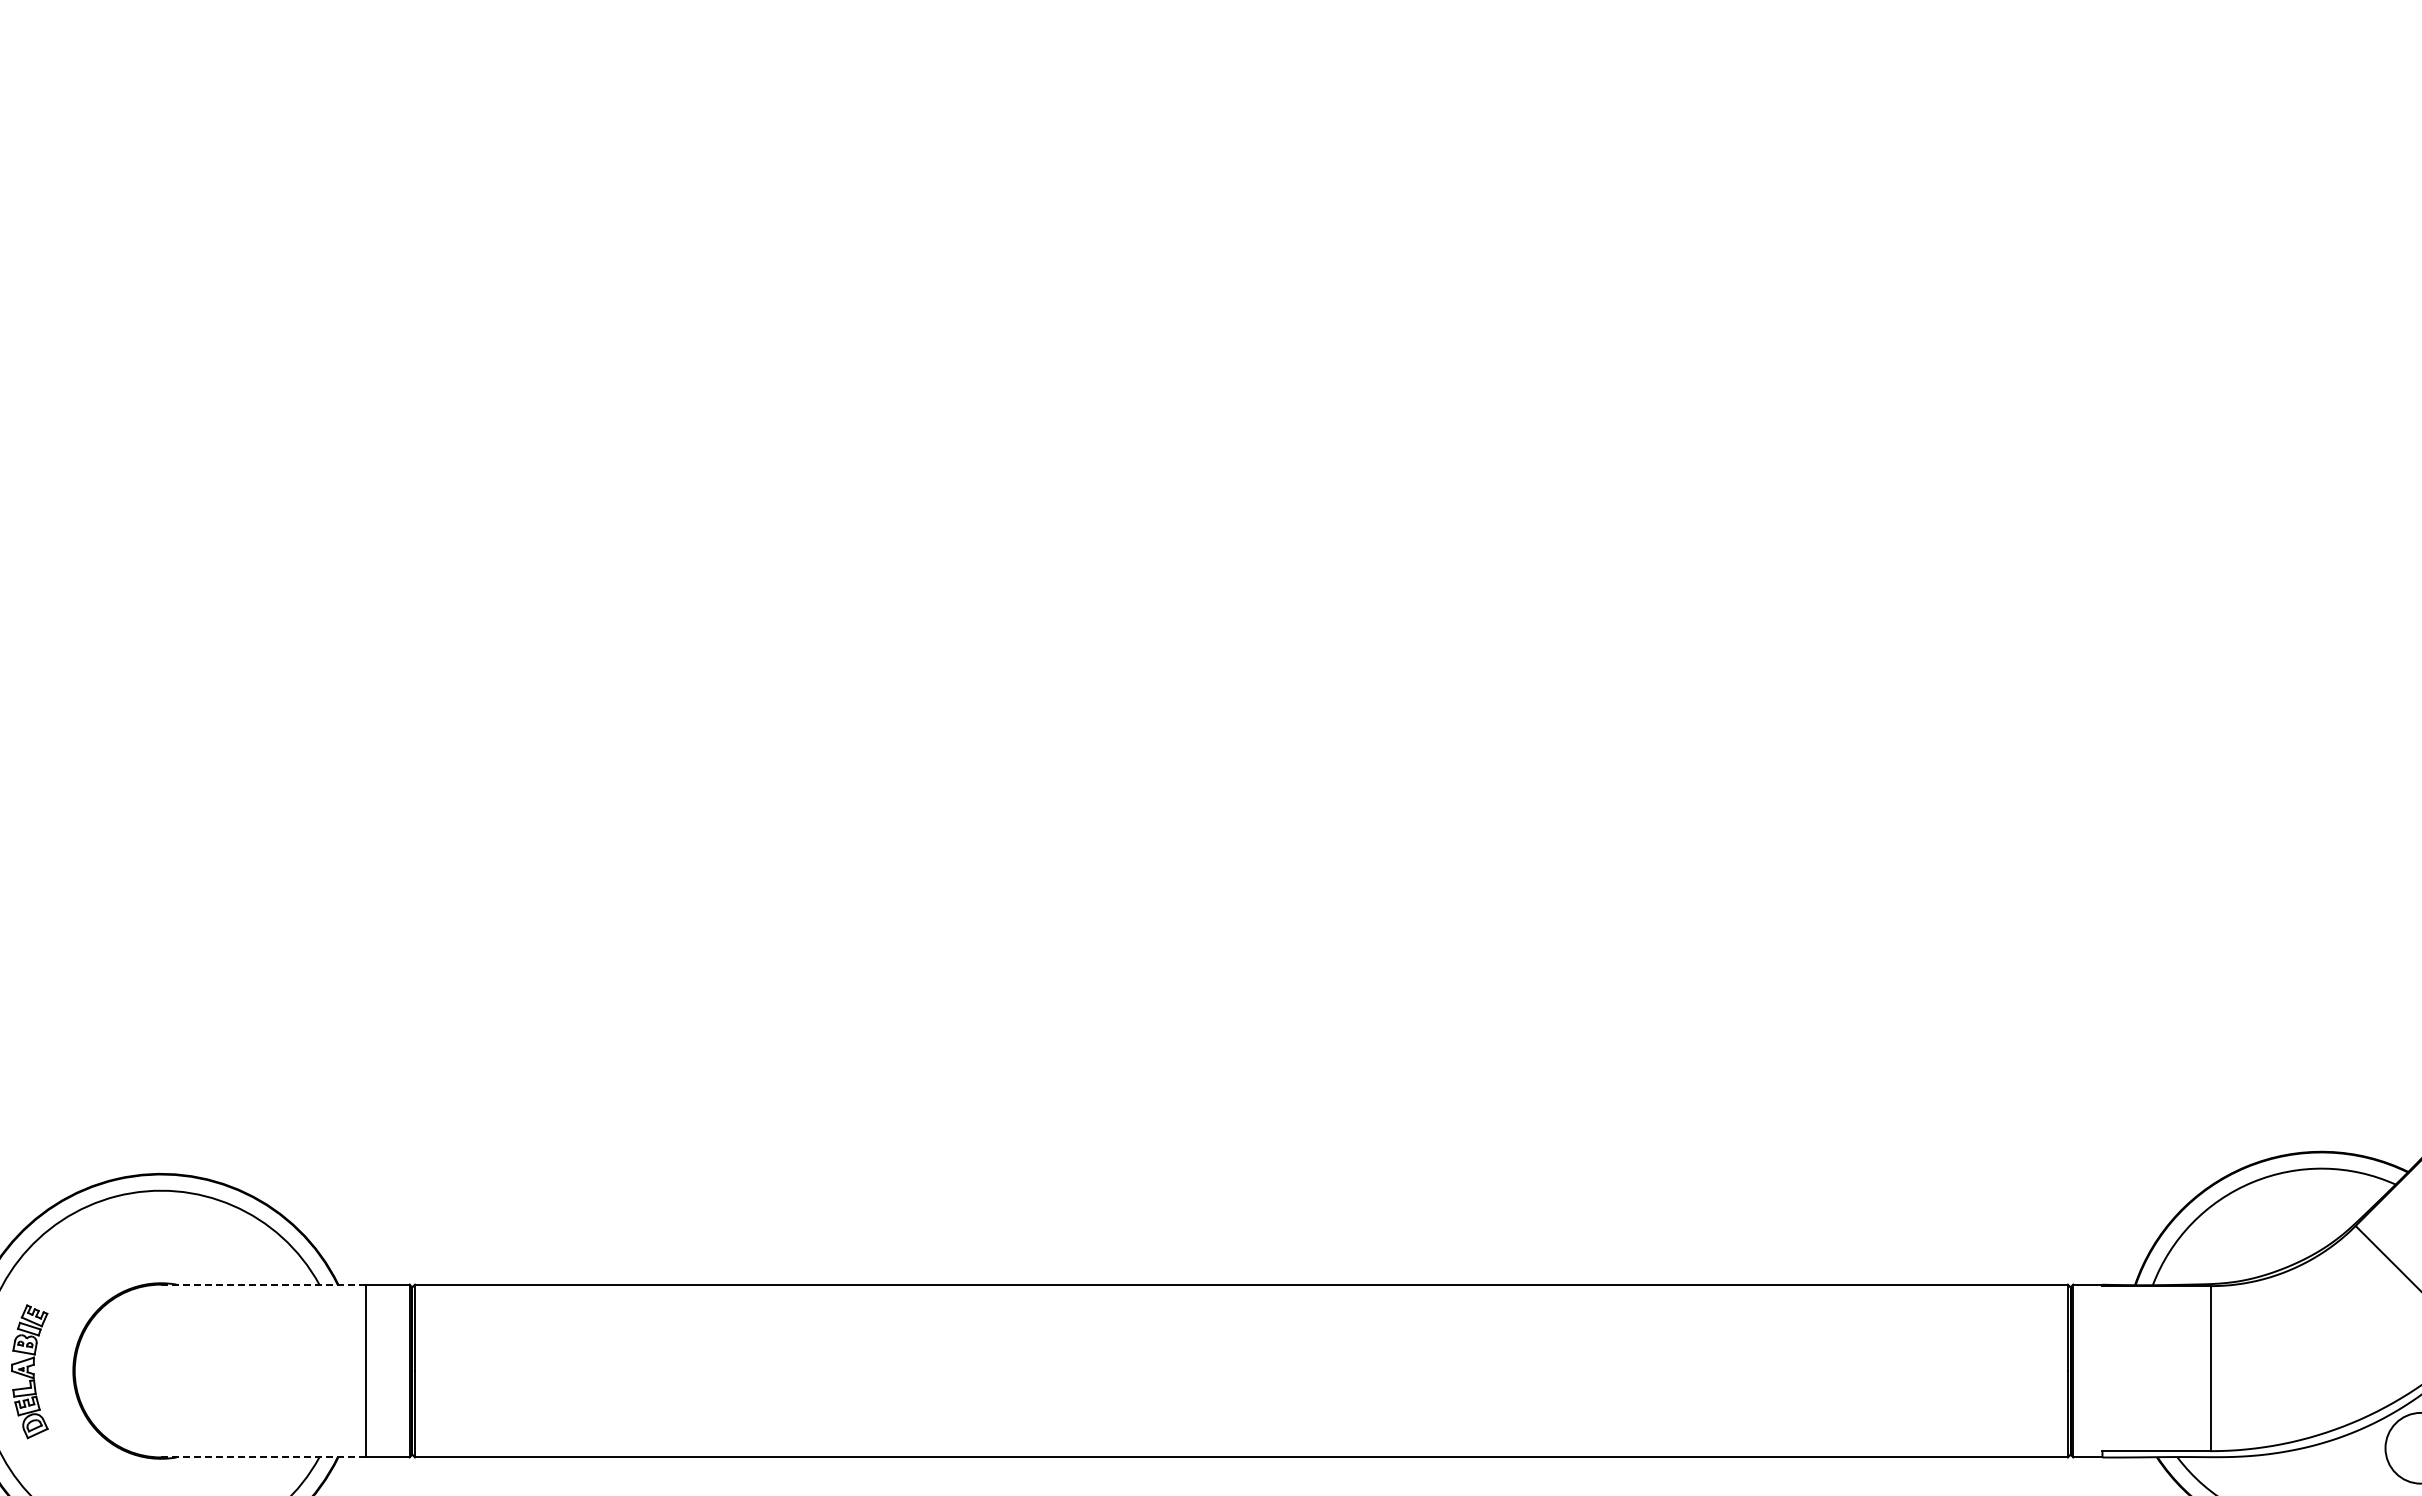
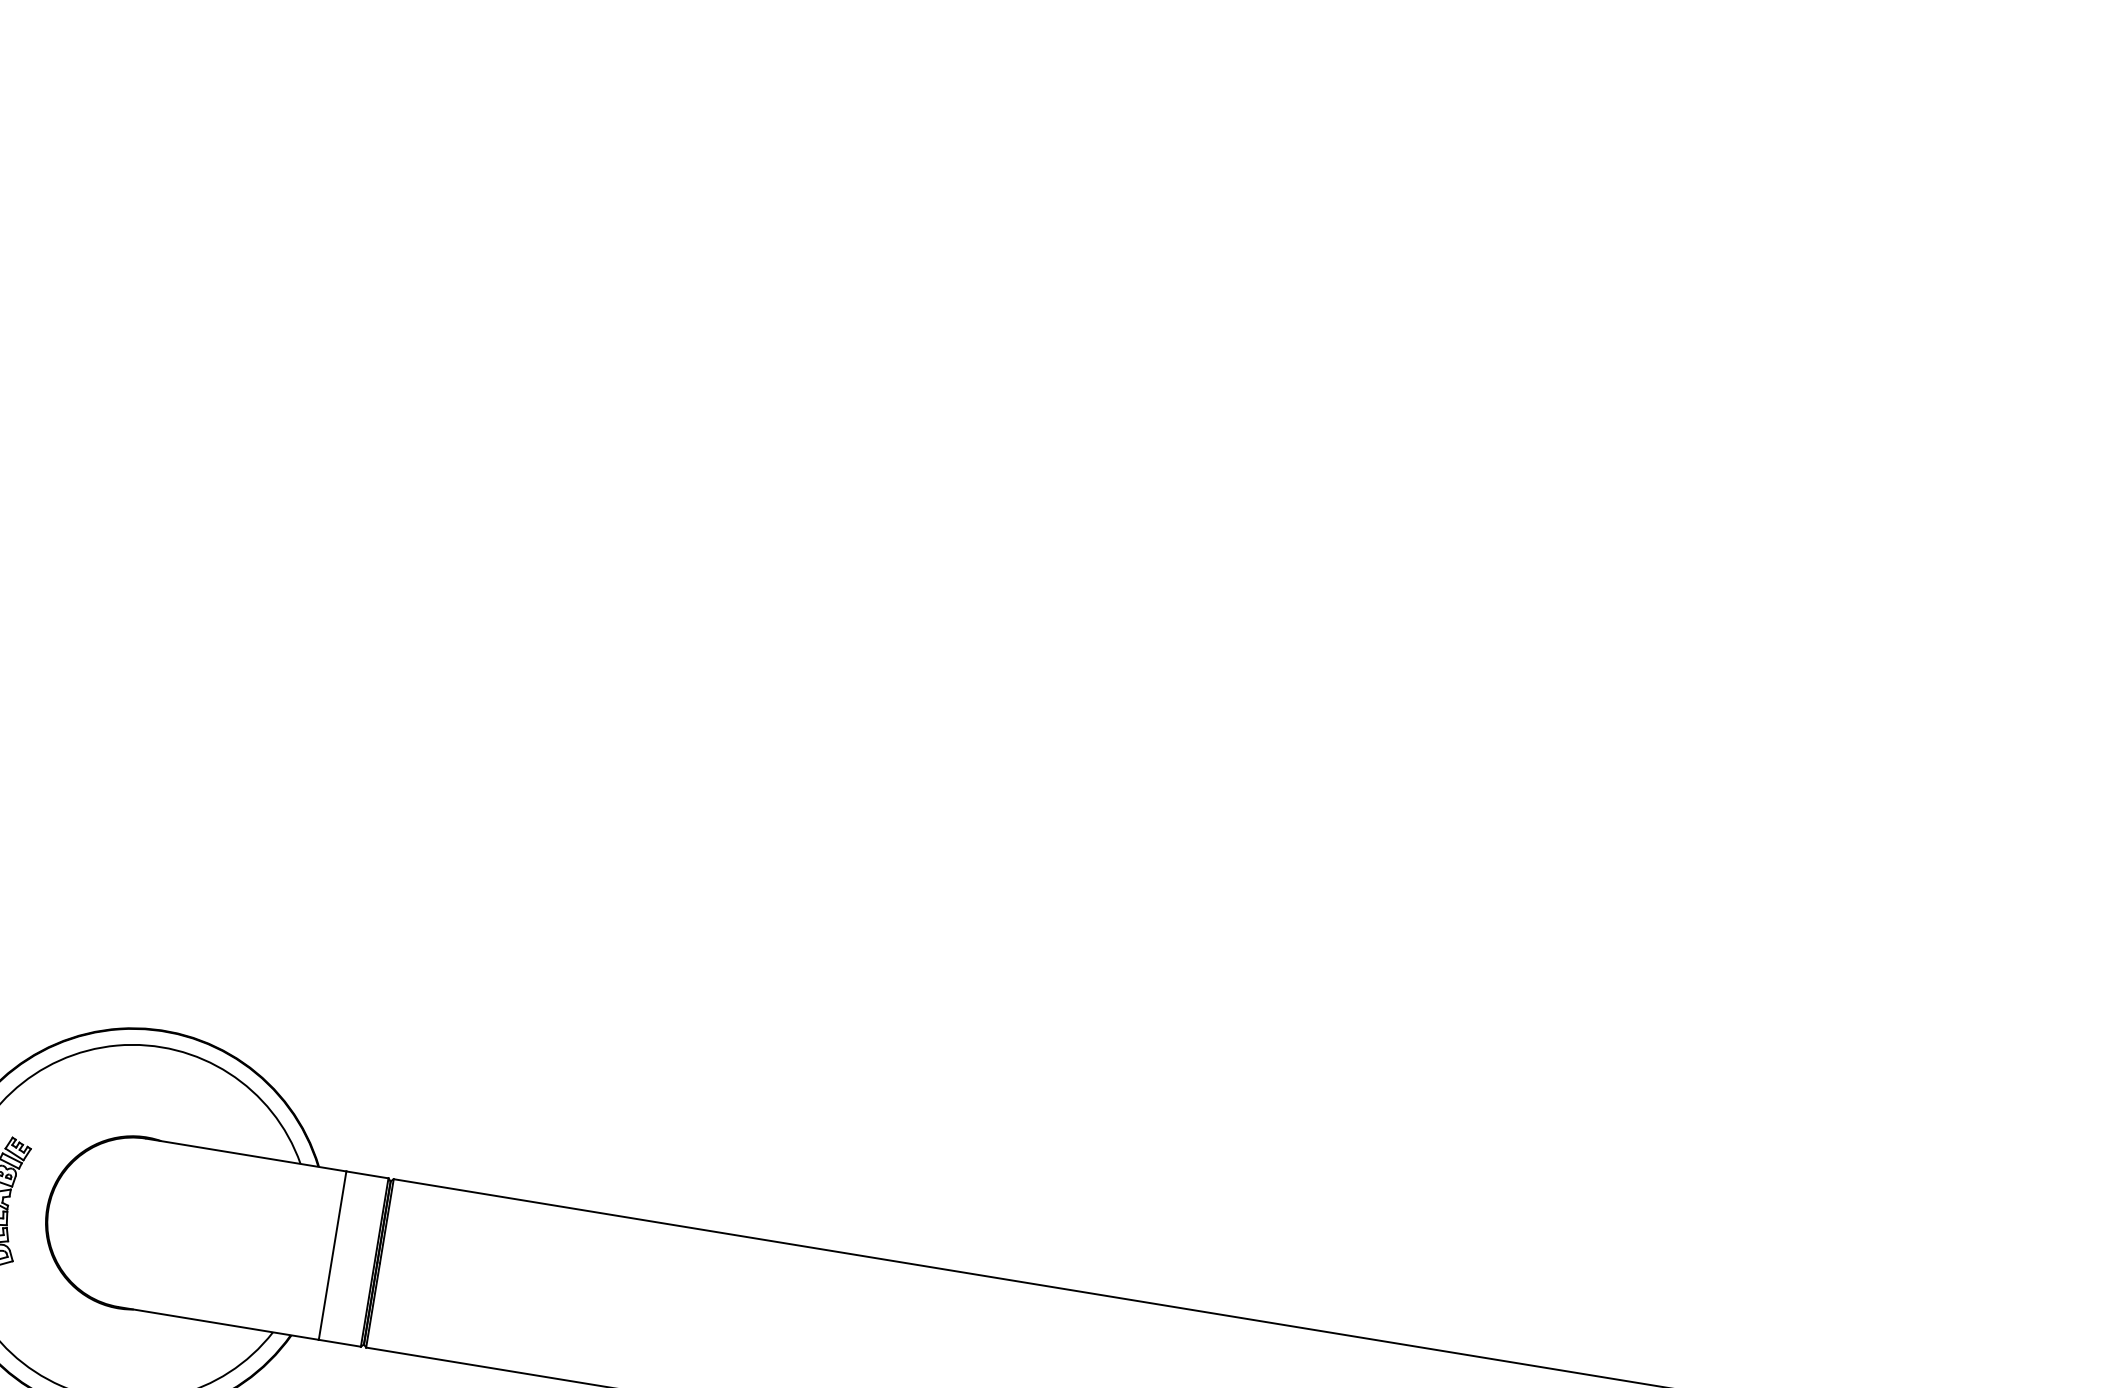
line: (263, 1284) -> (246, 1154), dashed -> solid
line: (263, 1457) -> (218, 1323), dashed -> solid

